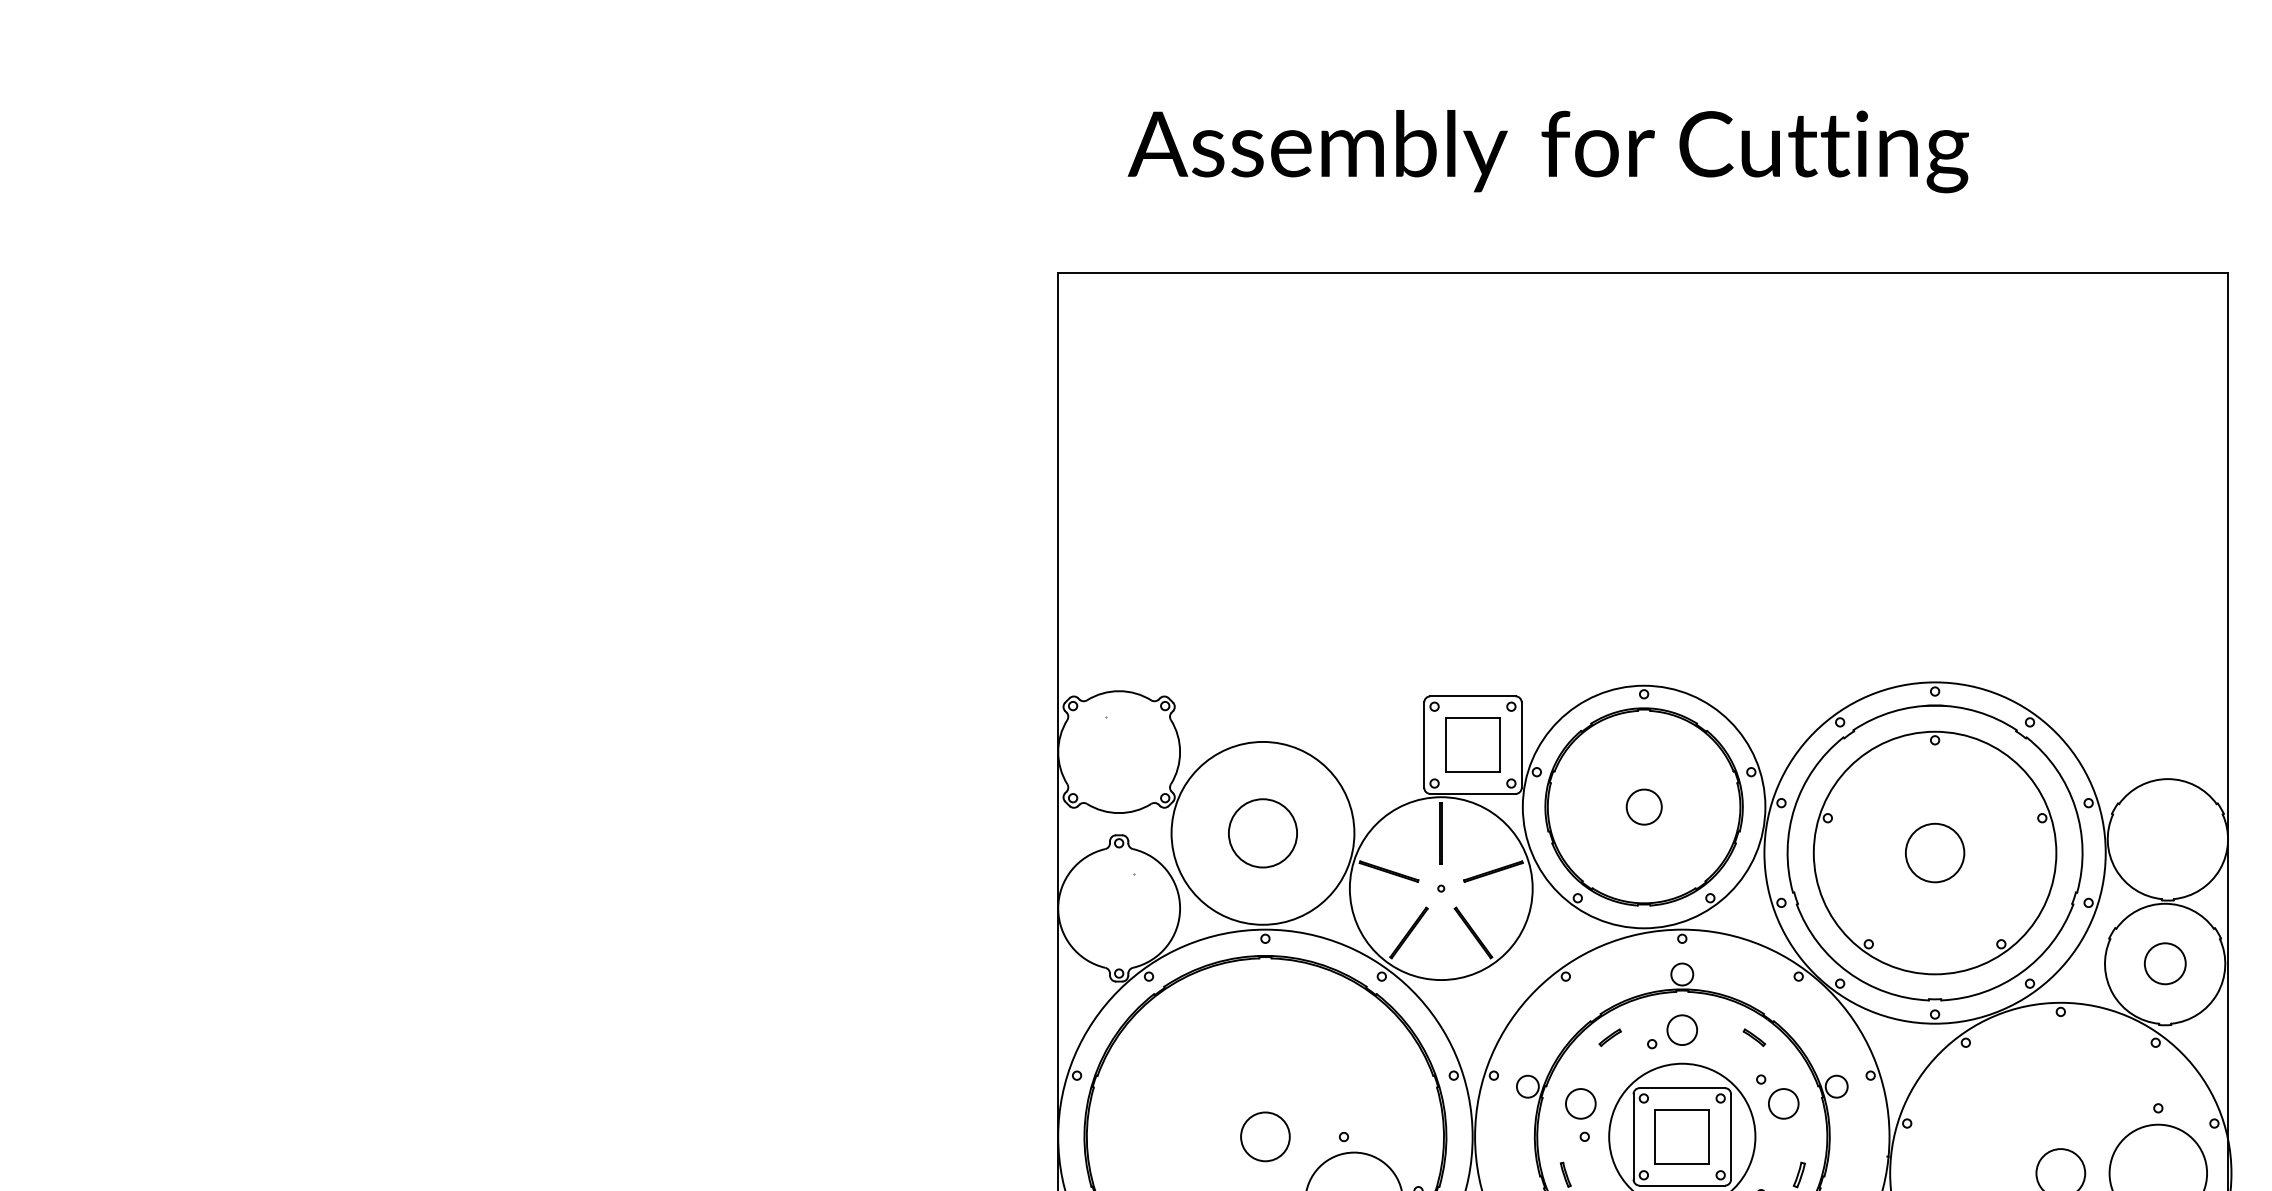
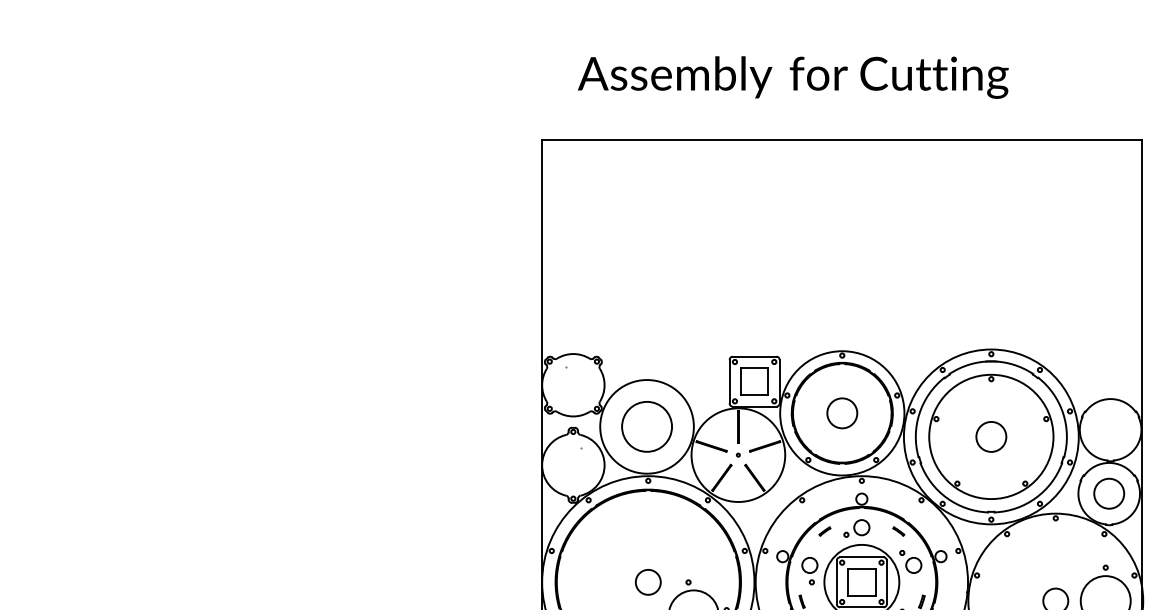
circle: (1644, 807) -> (842, 413), size x1.67
circle: (1263, 832) -> (647, 426), size x1.43
circle: (2165, 963) -> (1109, 493), size x1.43

